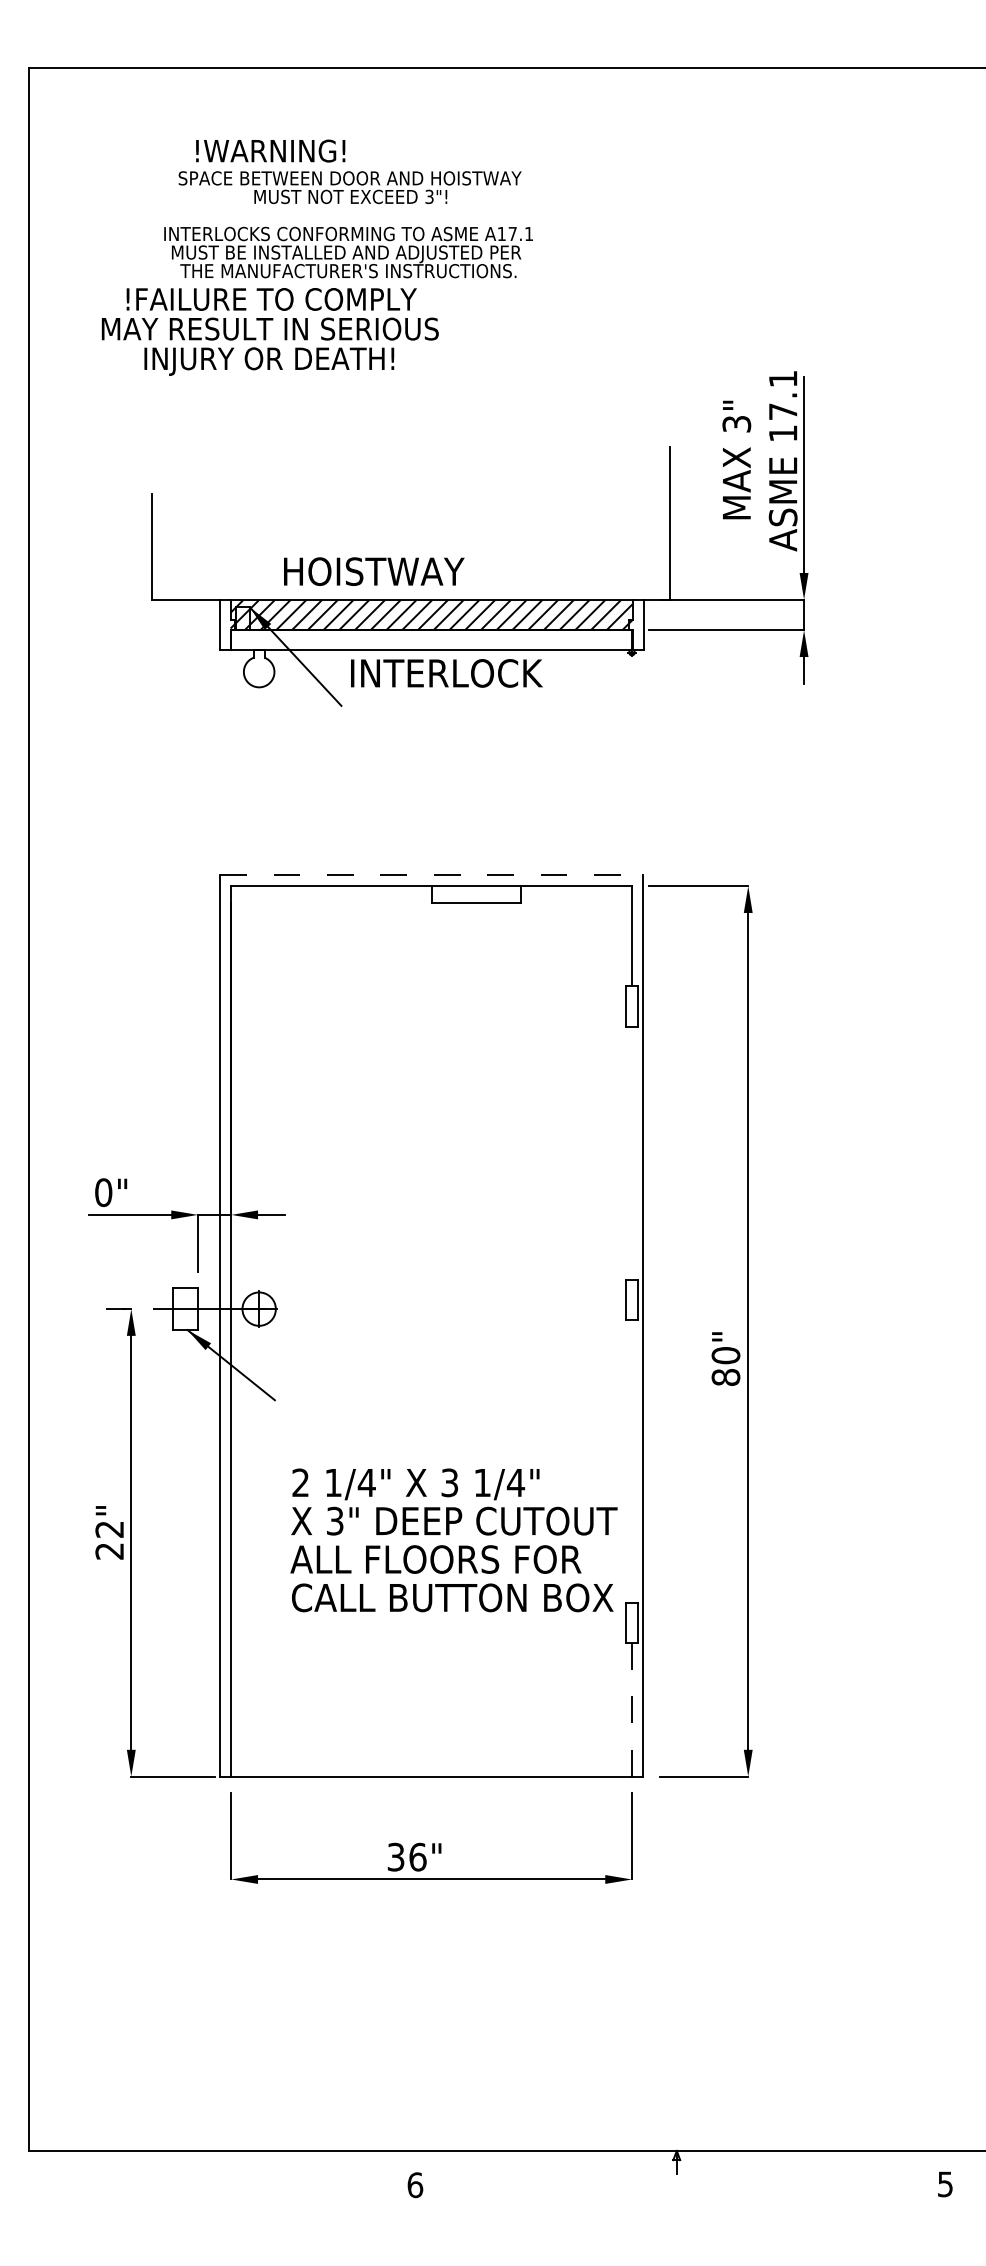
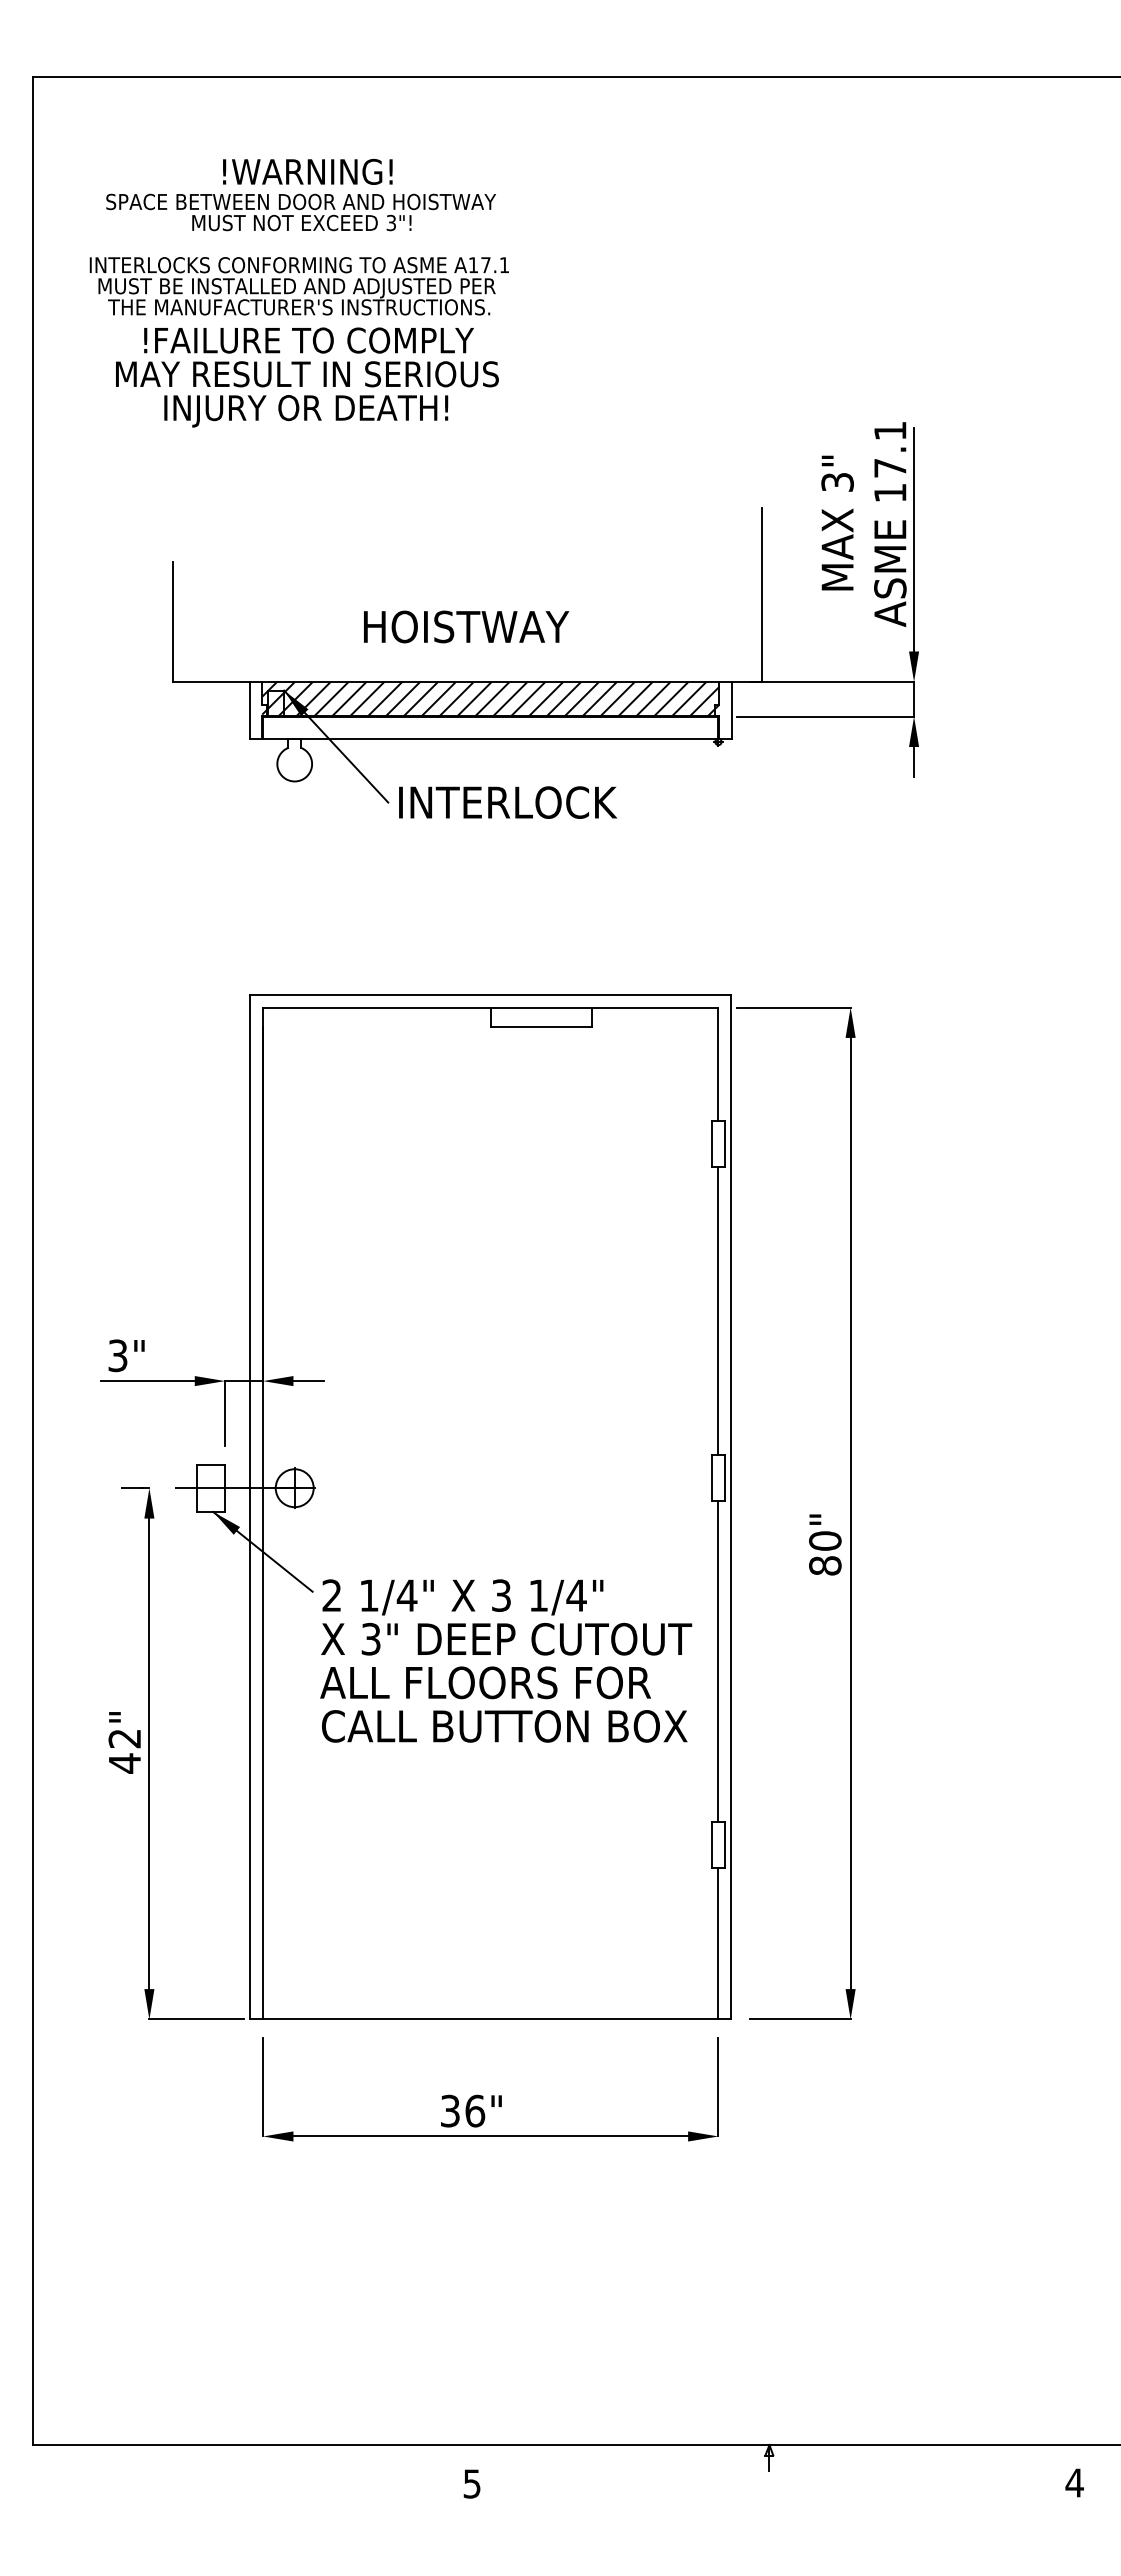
text: (347, 224) -> (298, 254), moved
text: (374, 571) -> (466, 626), moved
text: (447, 673) -> (508, 802), moved
line: (432, 874) -> (491, 994), dashed -> solid
line: (632, 1153) -> (718, 1311), added
text: (103, 1192) -> (117, 1355), 0" -> 3"
line: (632, 1460) -> (718, 1660), added
text: (454, 1539) -> (506, 1660), moved
text: (109, 1551) -> (124, 1763), 22" -> 42"
line: (632, 1709) -> (718, 1943), dashed -> solid
text: (945, 2183) -> (1074, 2482), 5 -> 4
text: (415, 2184) -> (472, 2483), 6 -> 5

